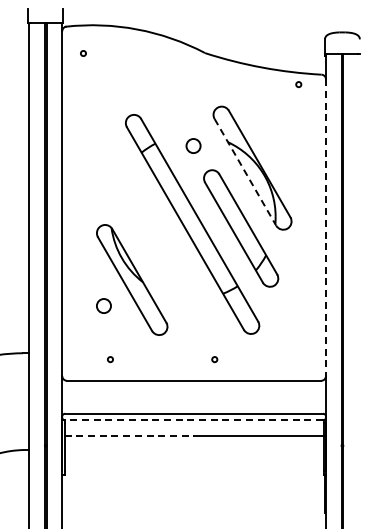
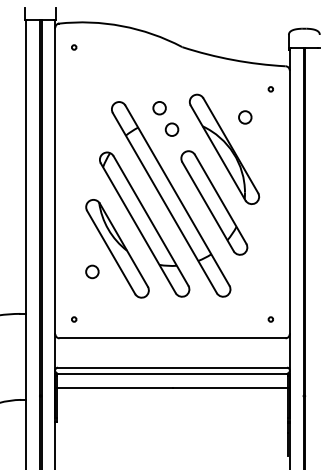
circle: (298, 84) -> (270, 89), moved
circle: (179, 121) -> (159, 107), added
circle: (275, 132) -> (244, 117), added
line: (245, 172) -> (218, 153), dashed -> solid
line: (325, 228) -> (289, 203), dashed -> solid
part: (162, 252) -> (144, 224), added
circle: (110, 359) -> (74, 319), moved
circle: (214, 359) -> (270, 319), moved
line: (193, 420) -> (171, 373), dashed -> solid
line: (129, 436) -> (115, 387), dashed -> solid

